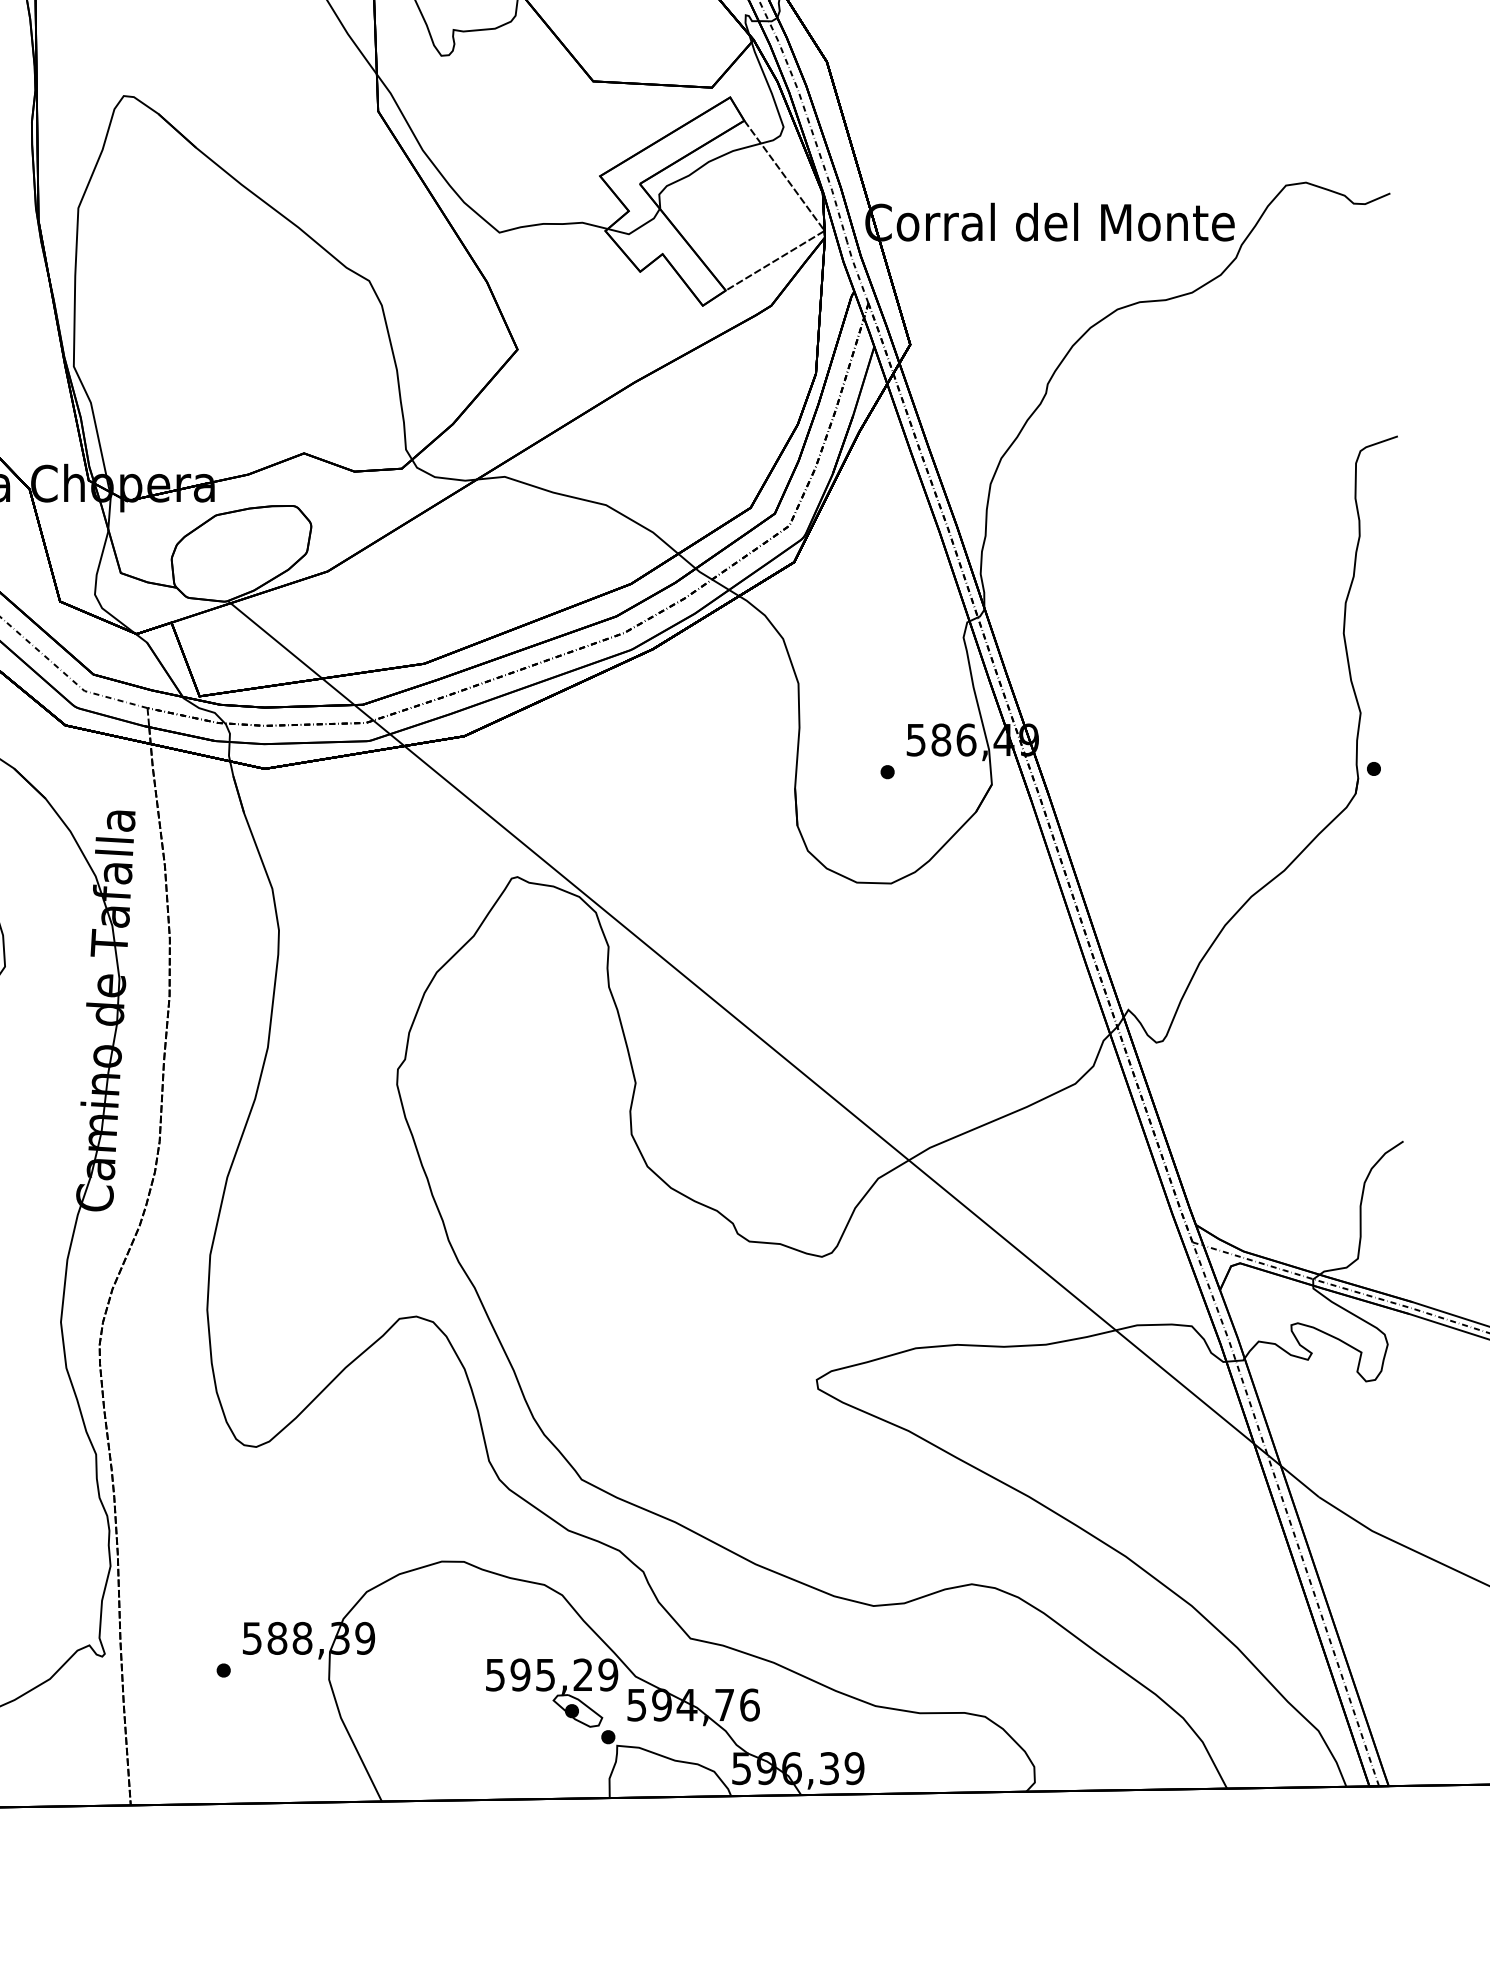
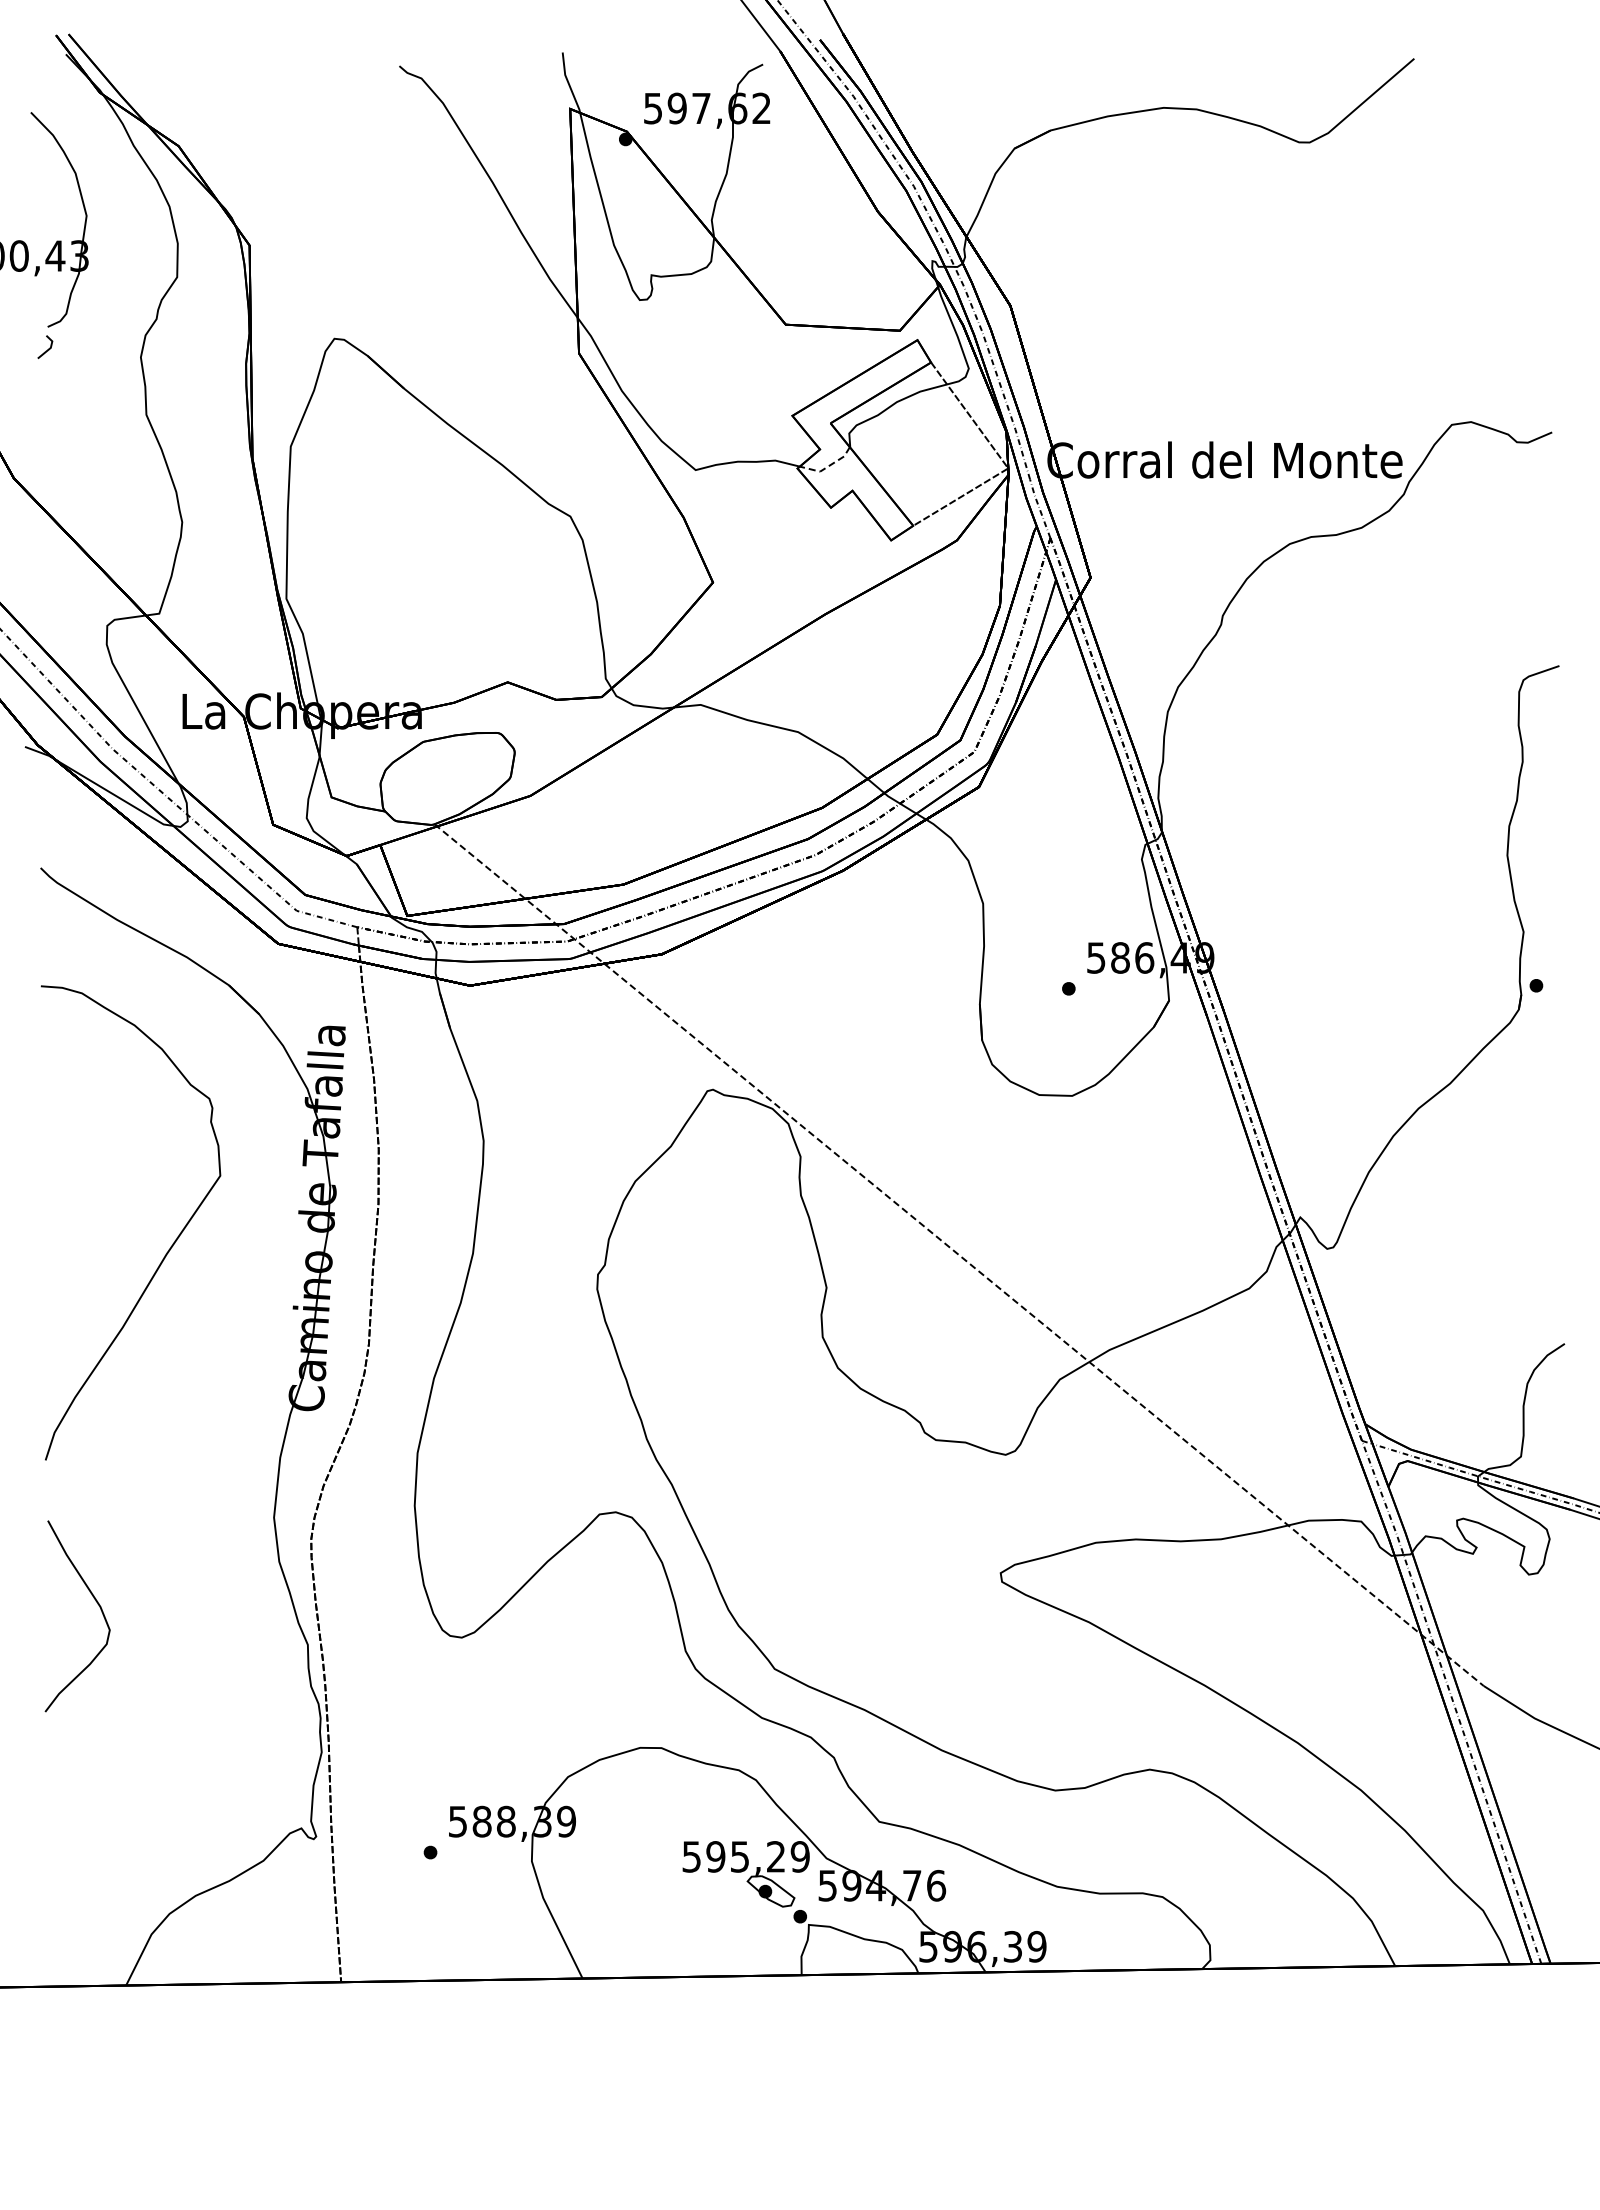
line: (636, 228) -> (827, 466), solid -> dashed
line: (773, 1049) -> (959, 1255), solid -> dashed

